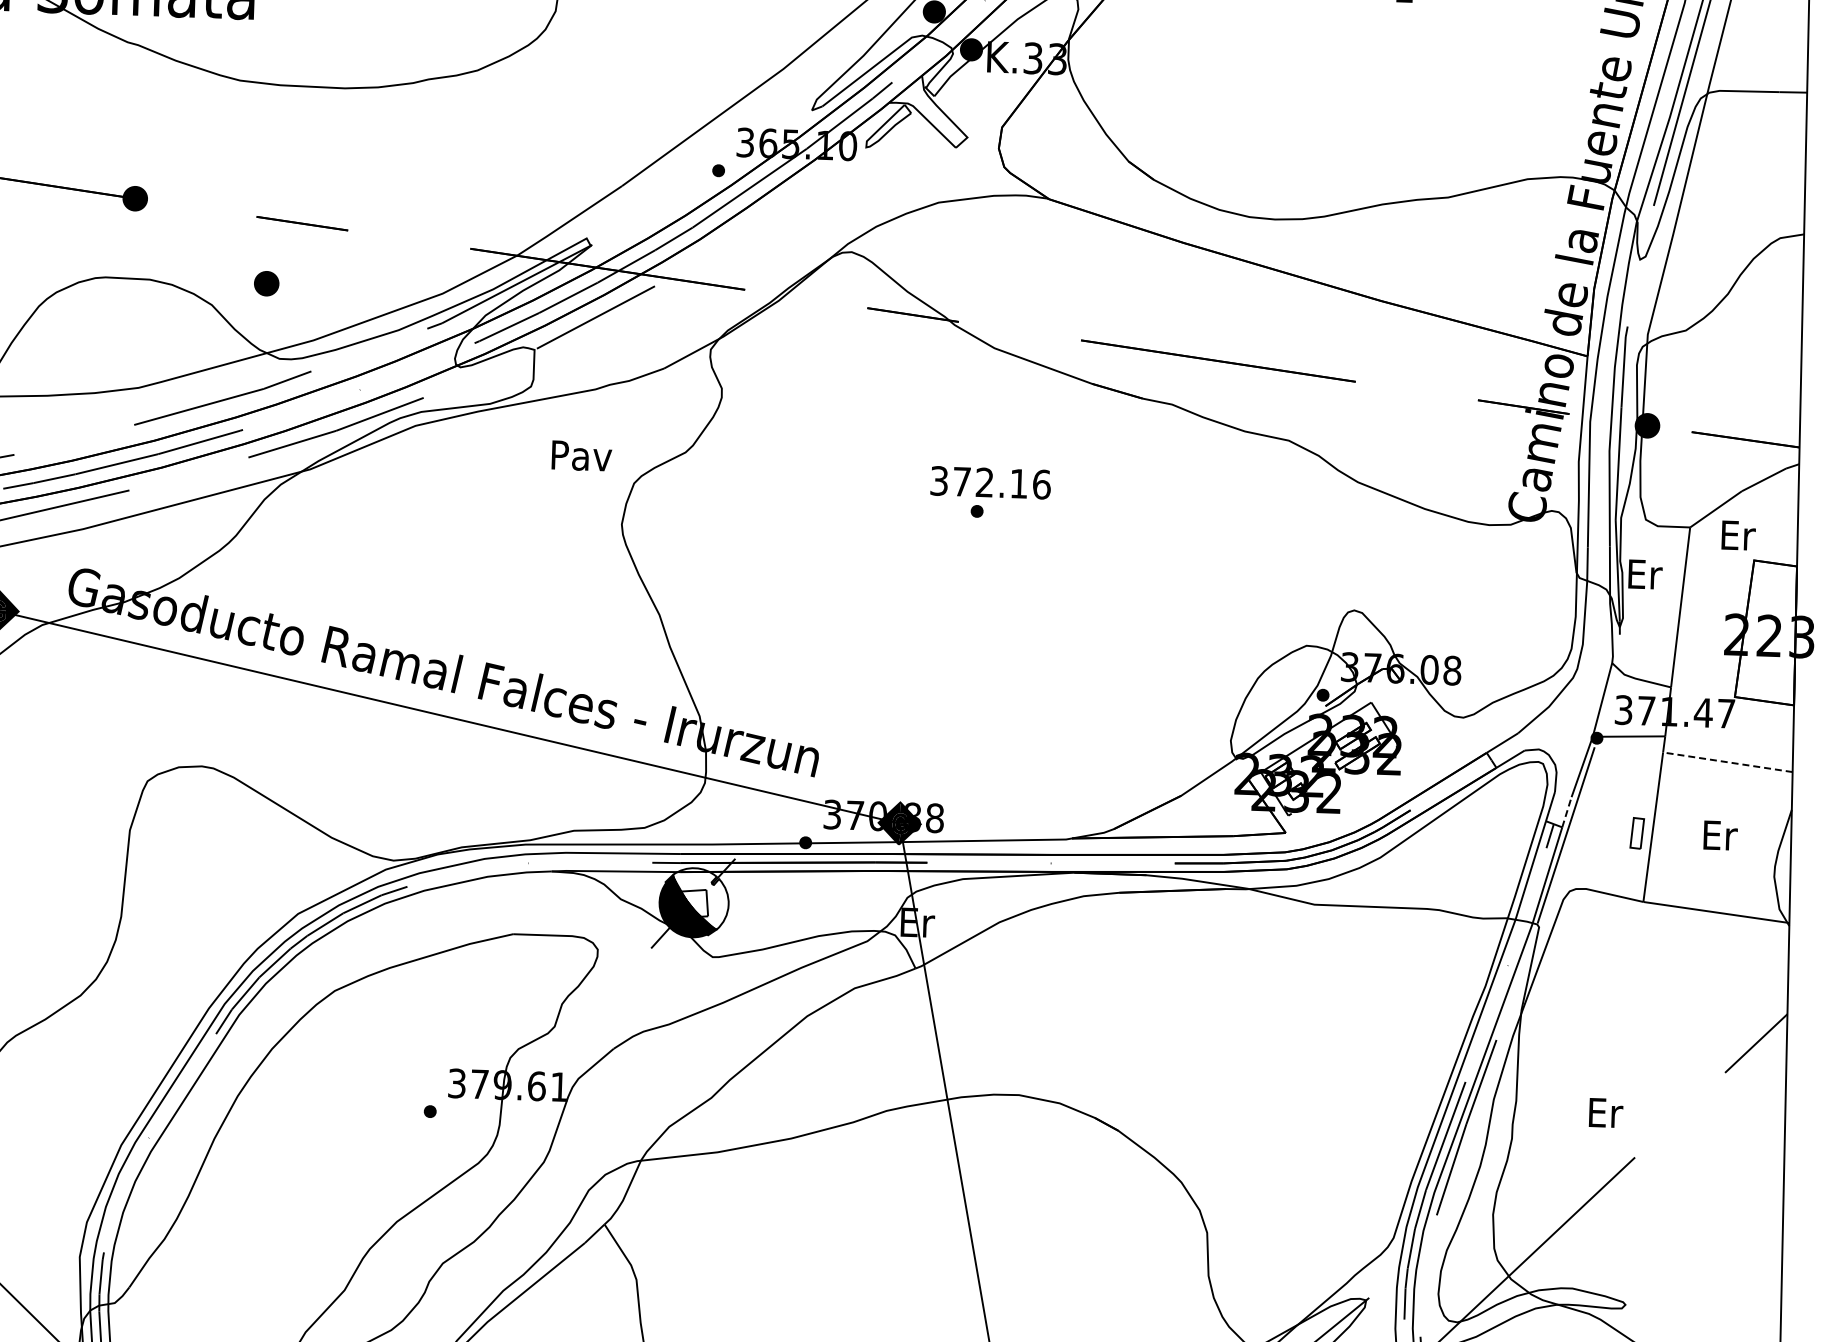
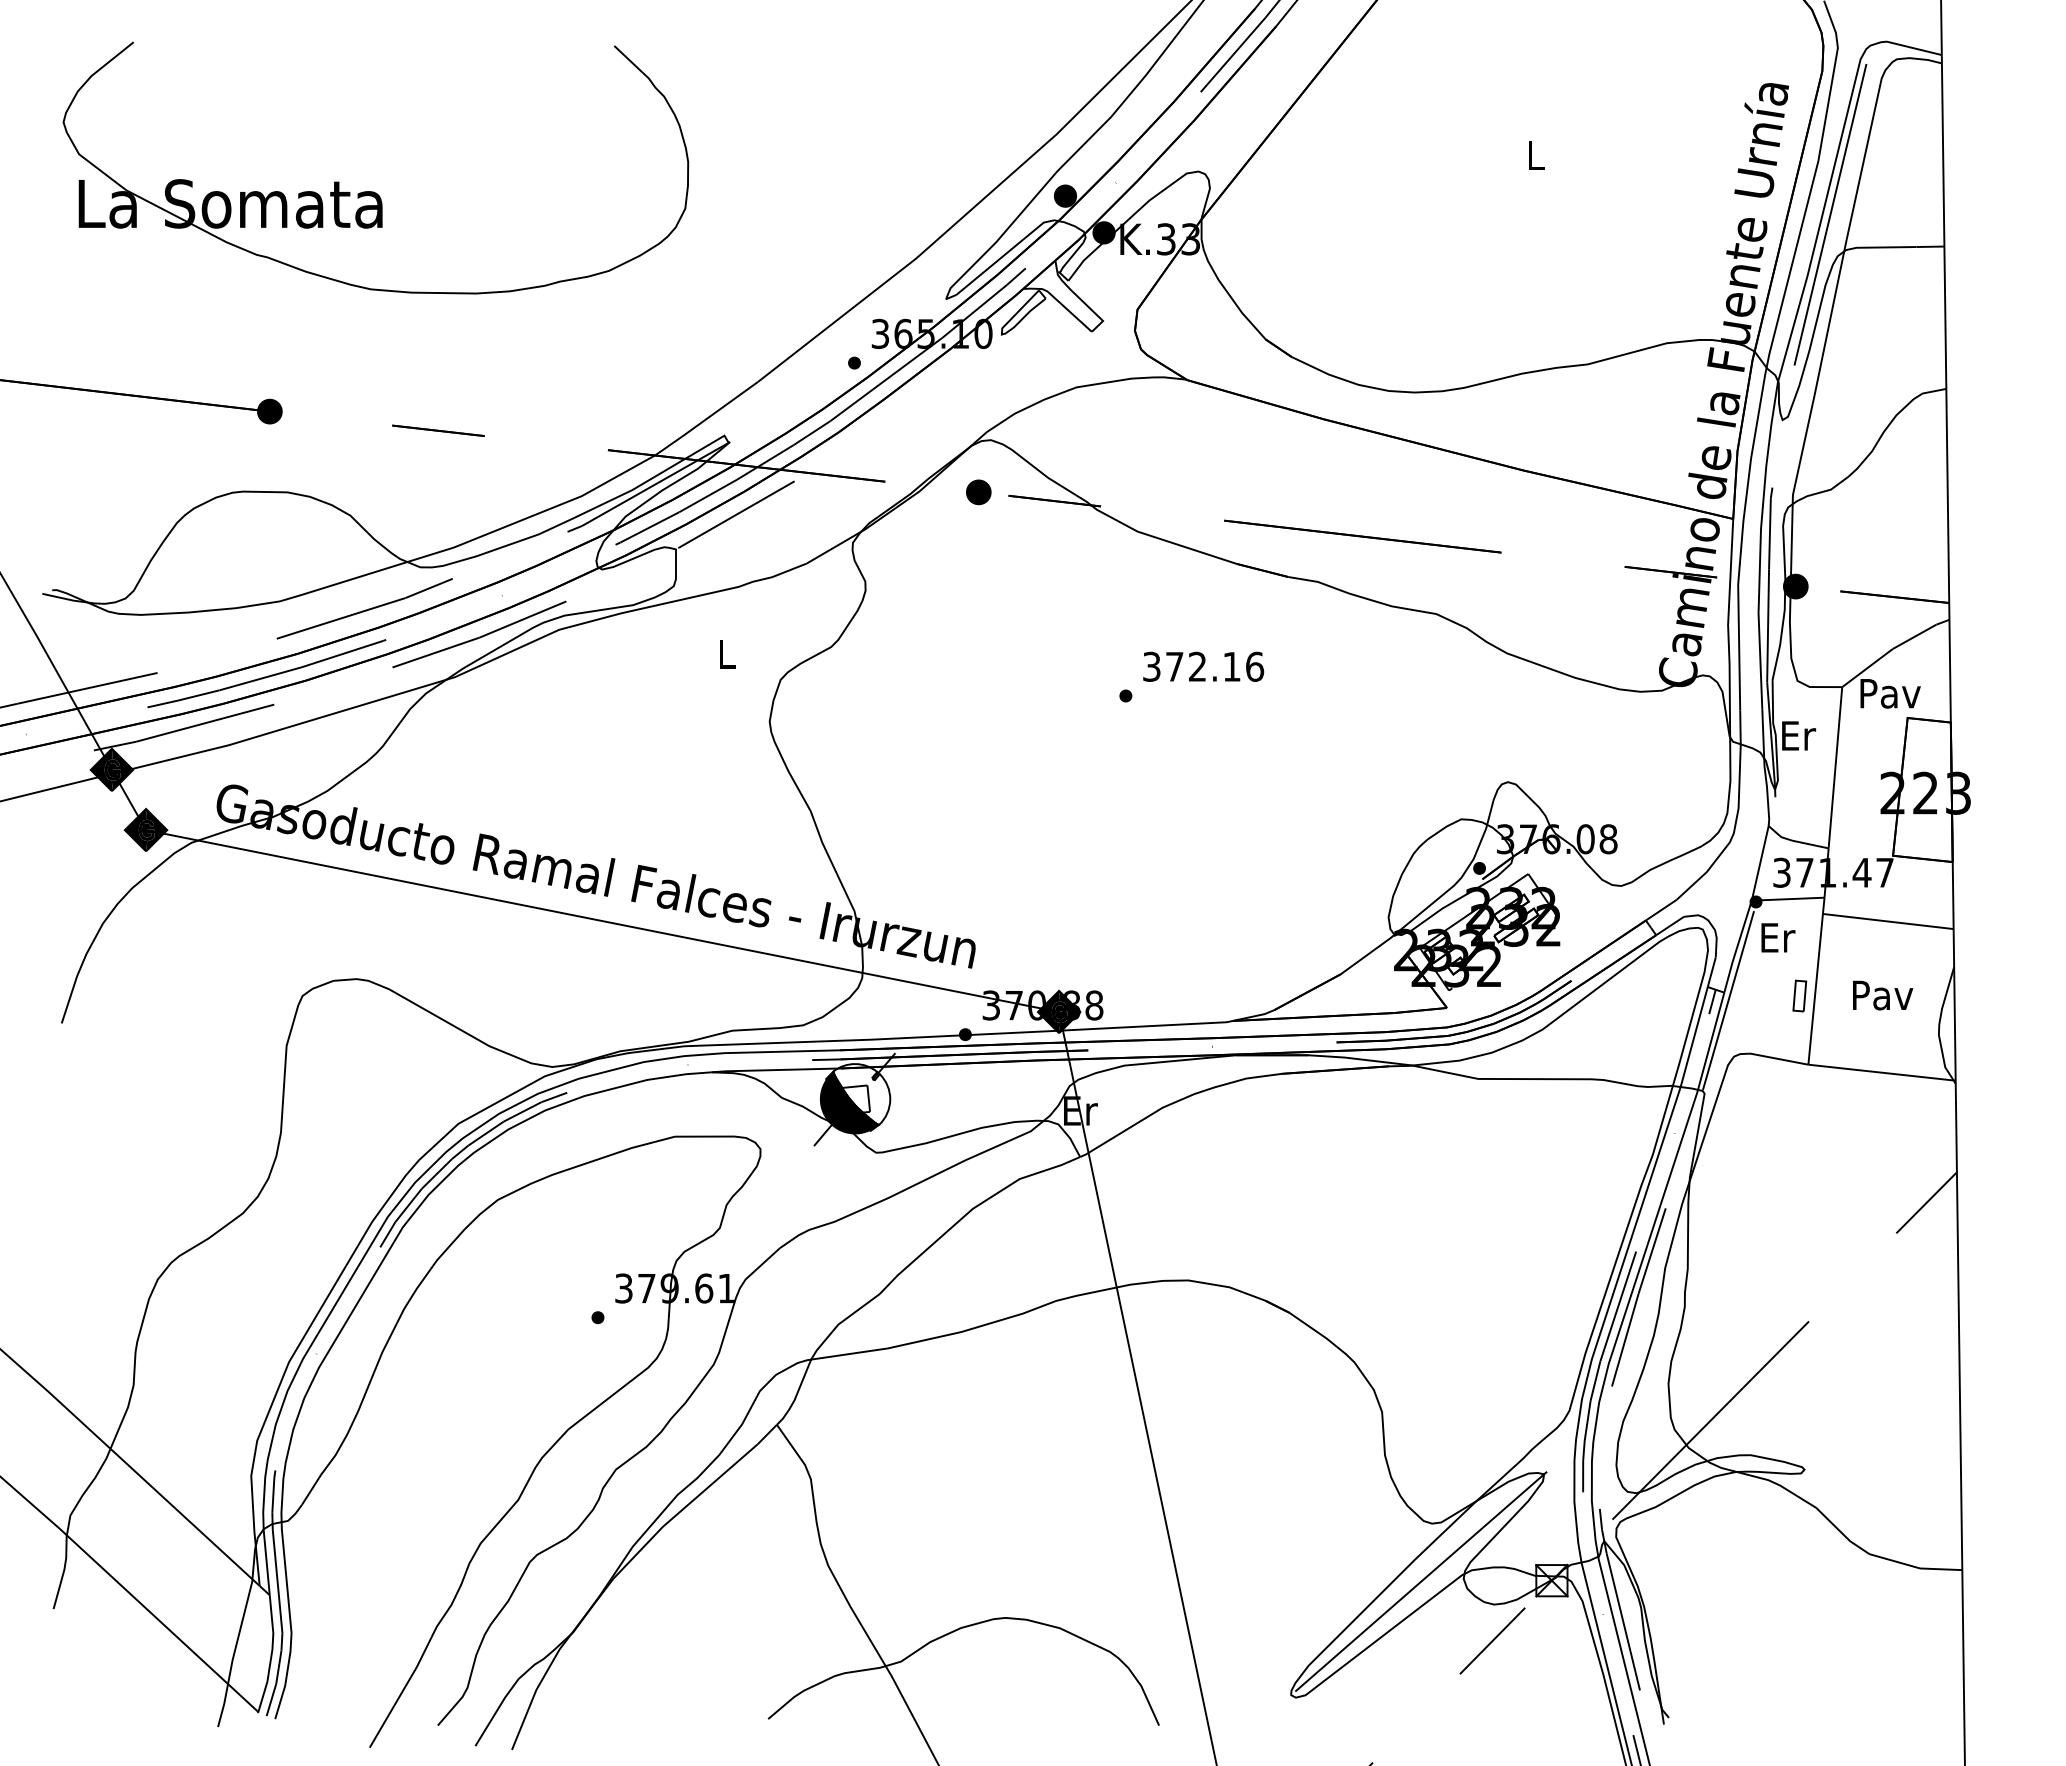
part: (266, 283) -> (978, 492), moved
text: (582, 456) -> (727, 654), Pav -> L
text: (990, 482) -> (1203, 666), moved
text: (1738, 535) -> (1890, 693), Er -> Pav
line: (1728, 762) -> (1888, 921), dashed -> solid
line: (1566, 812) -> (1728, 977), dashed -> solid
text: (1720, 835) -> (1883, 995), Er -> Pav
text: (1606, 1112) -> (1778, 937), moved

